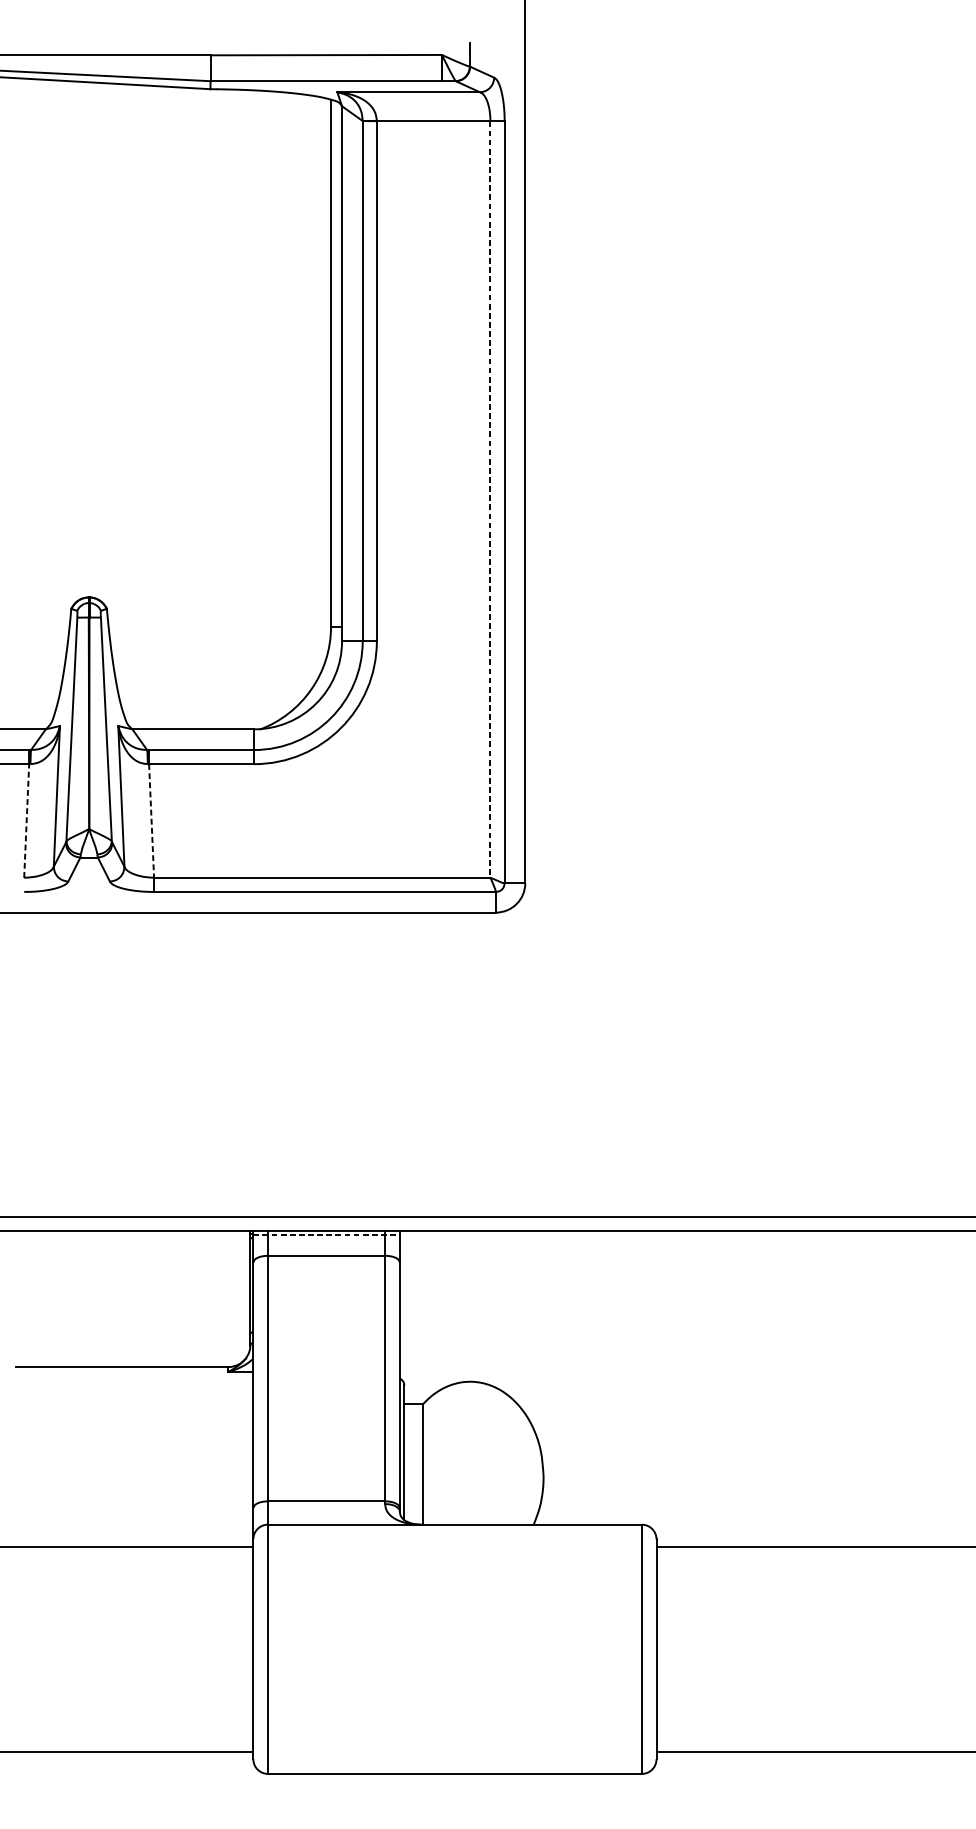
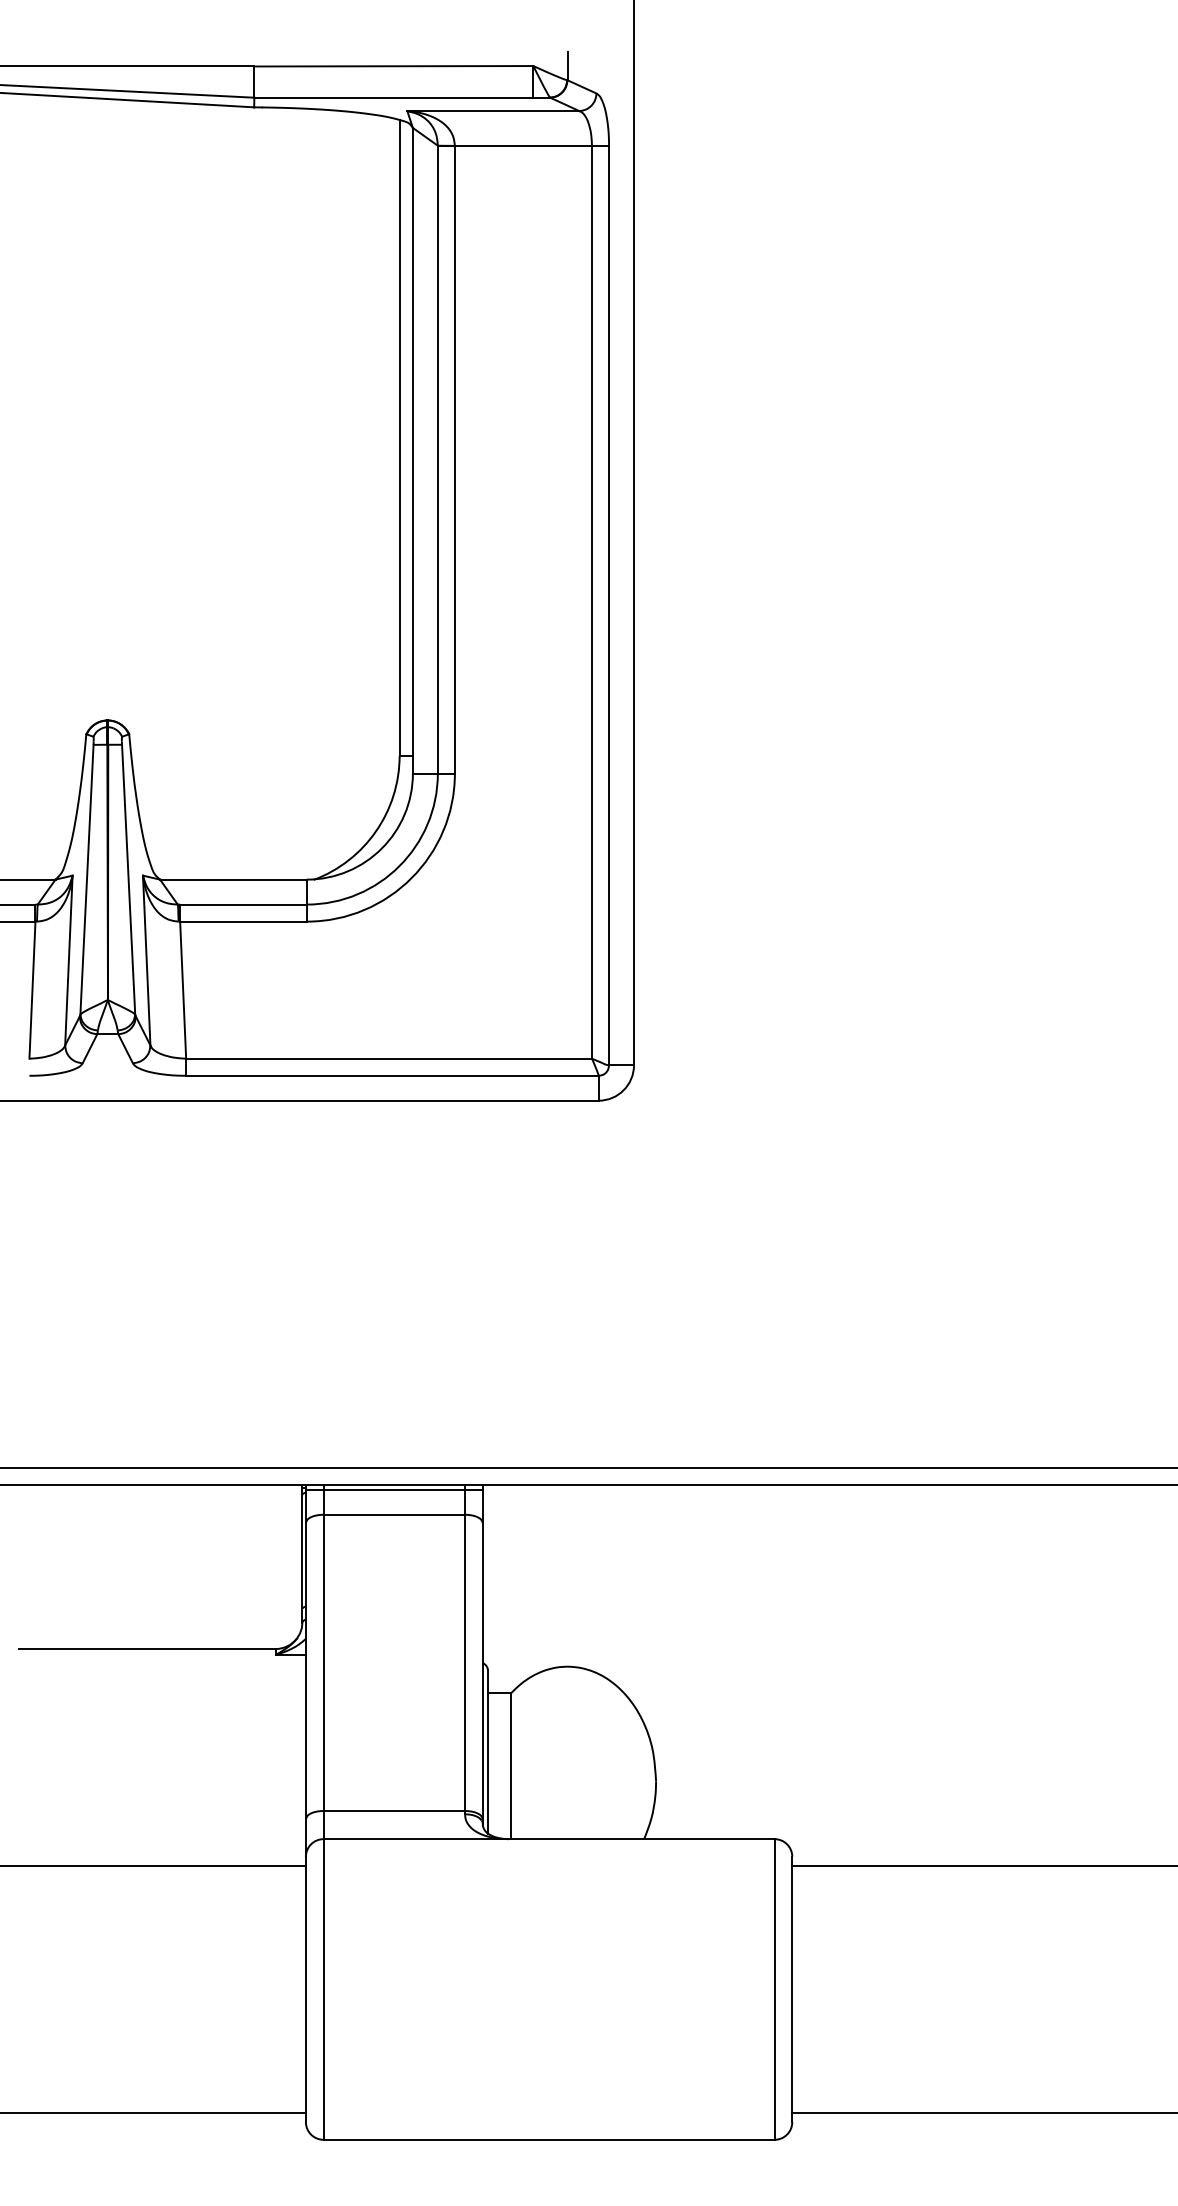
line: (490, 499) -> (591, 602), dashed -> solid
line: (26, 821) -> (32, 990), dashed -> solid
line: (151, 821) -> (183, 990), dashed -> solid
line: (326, 1234) -> (394, 1489), dashed -> solid

